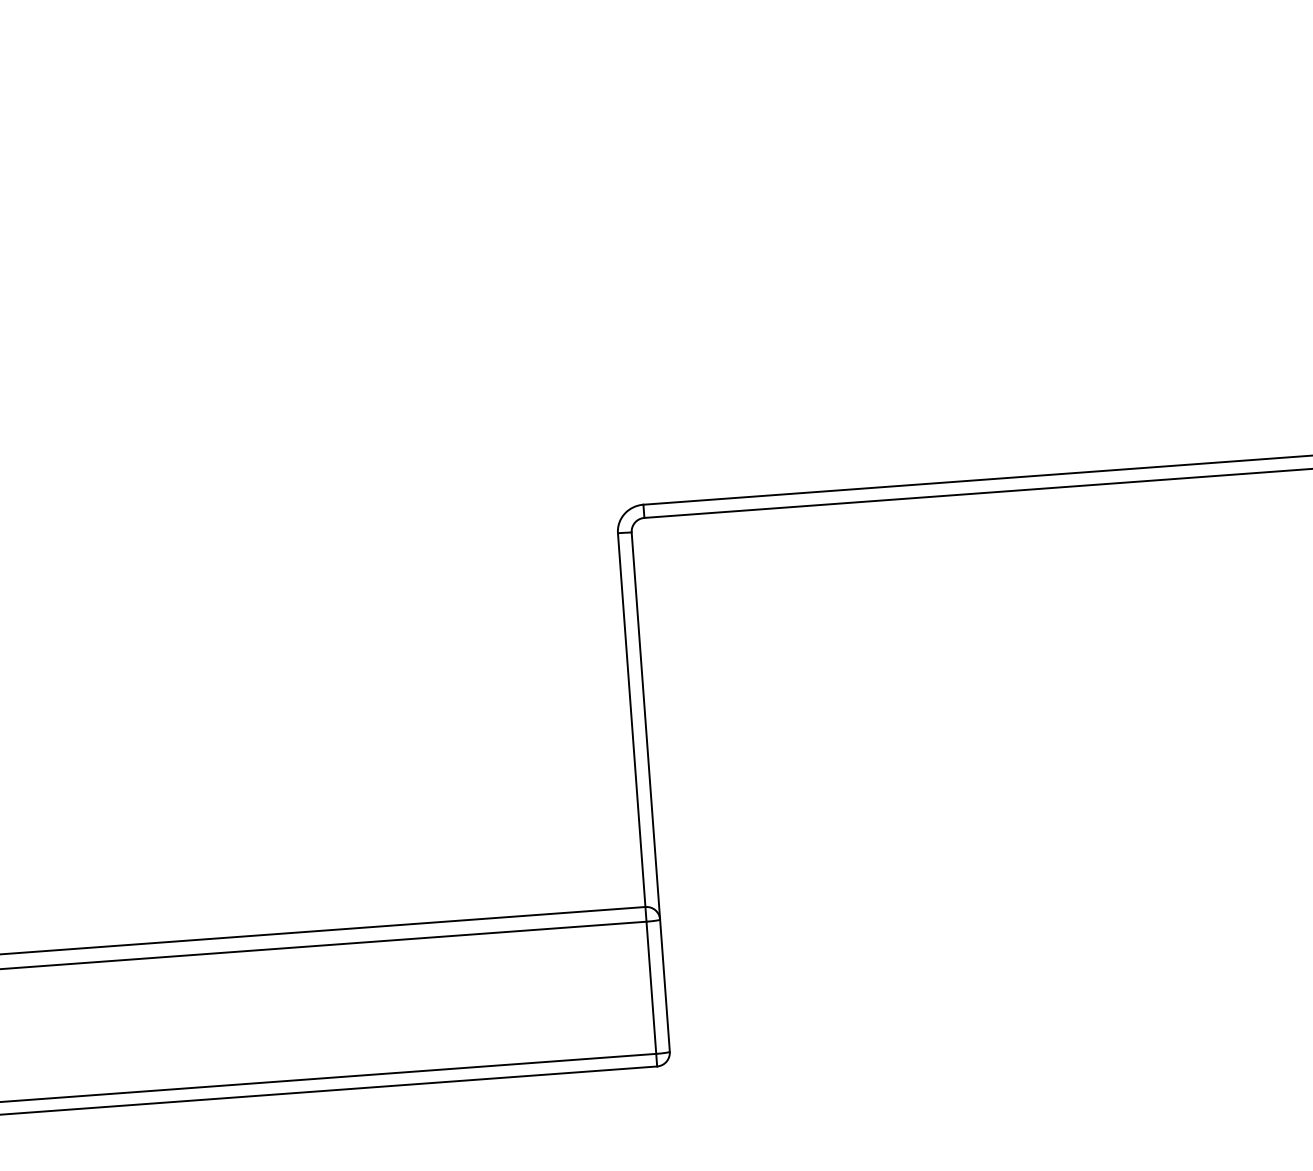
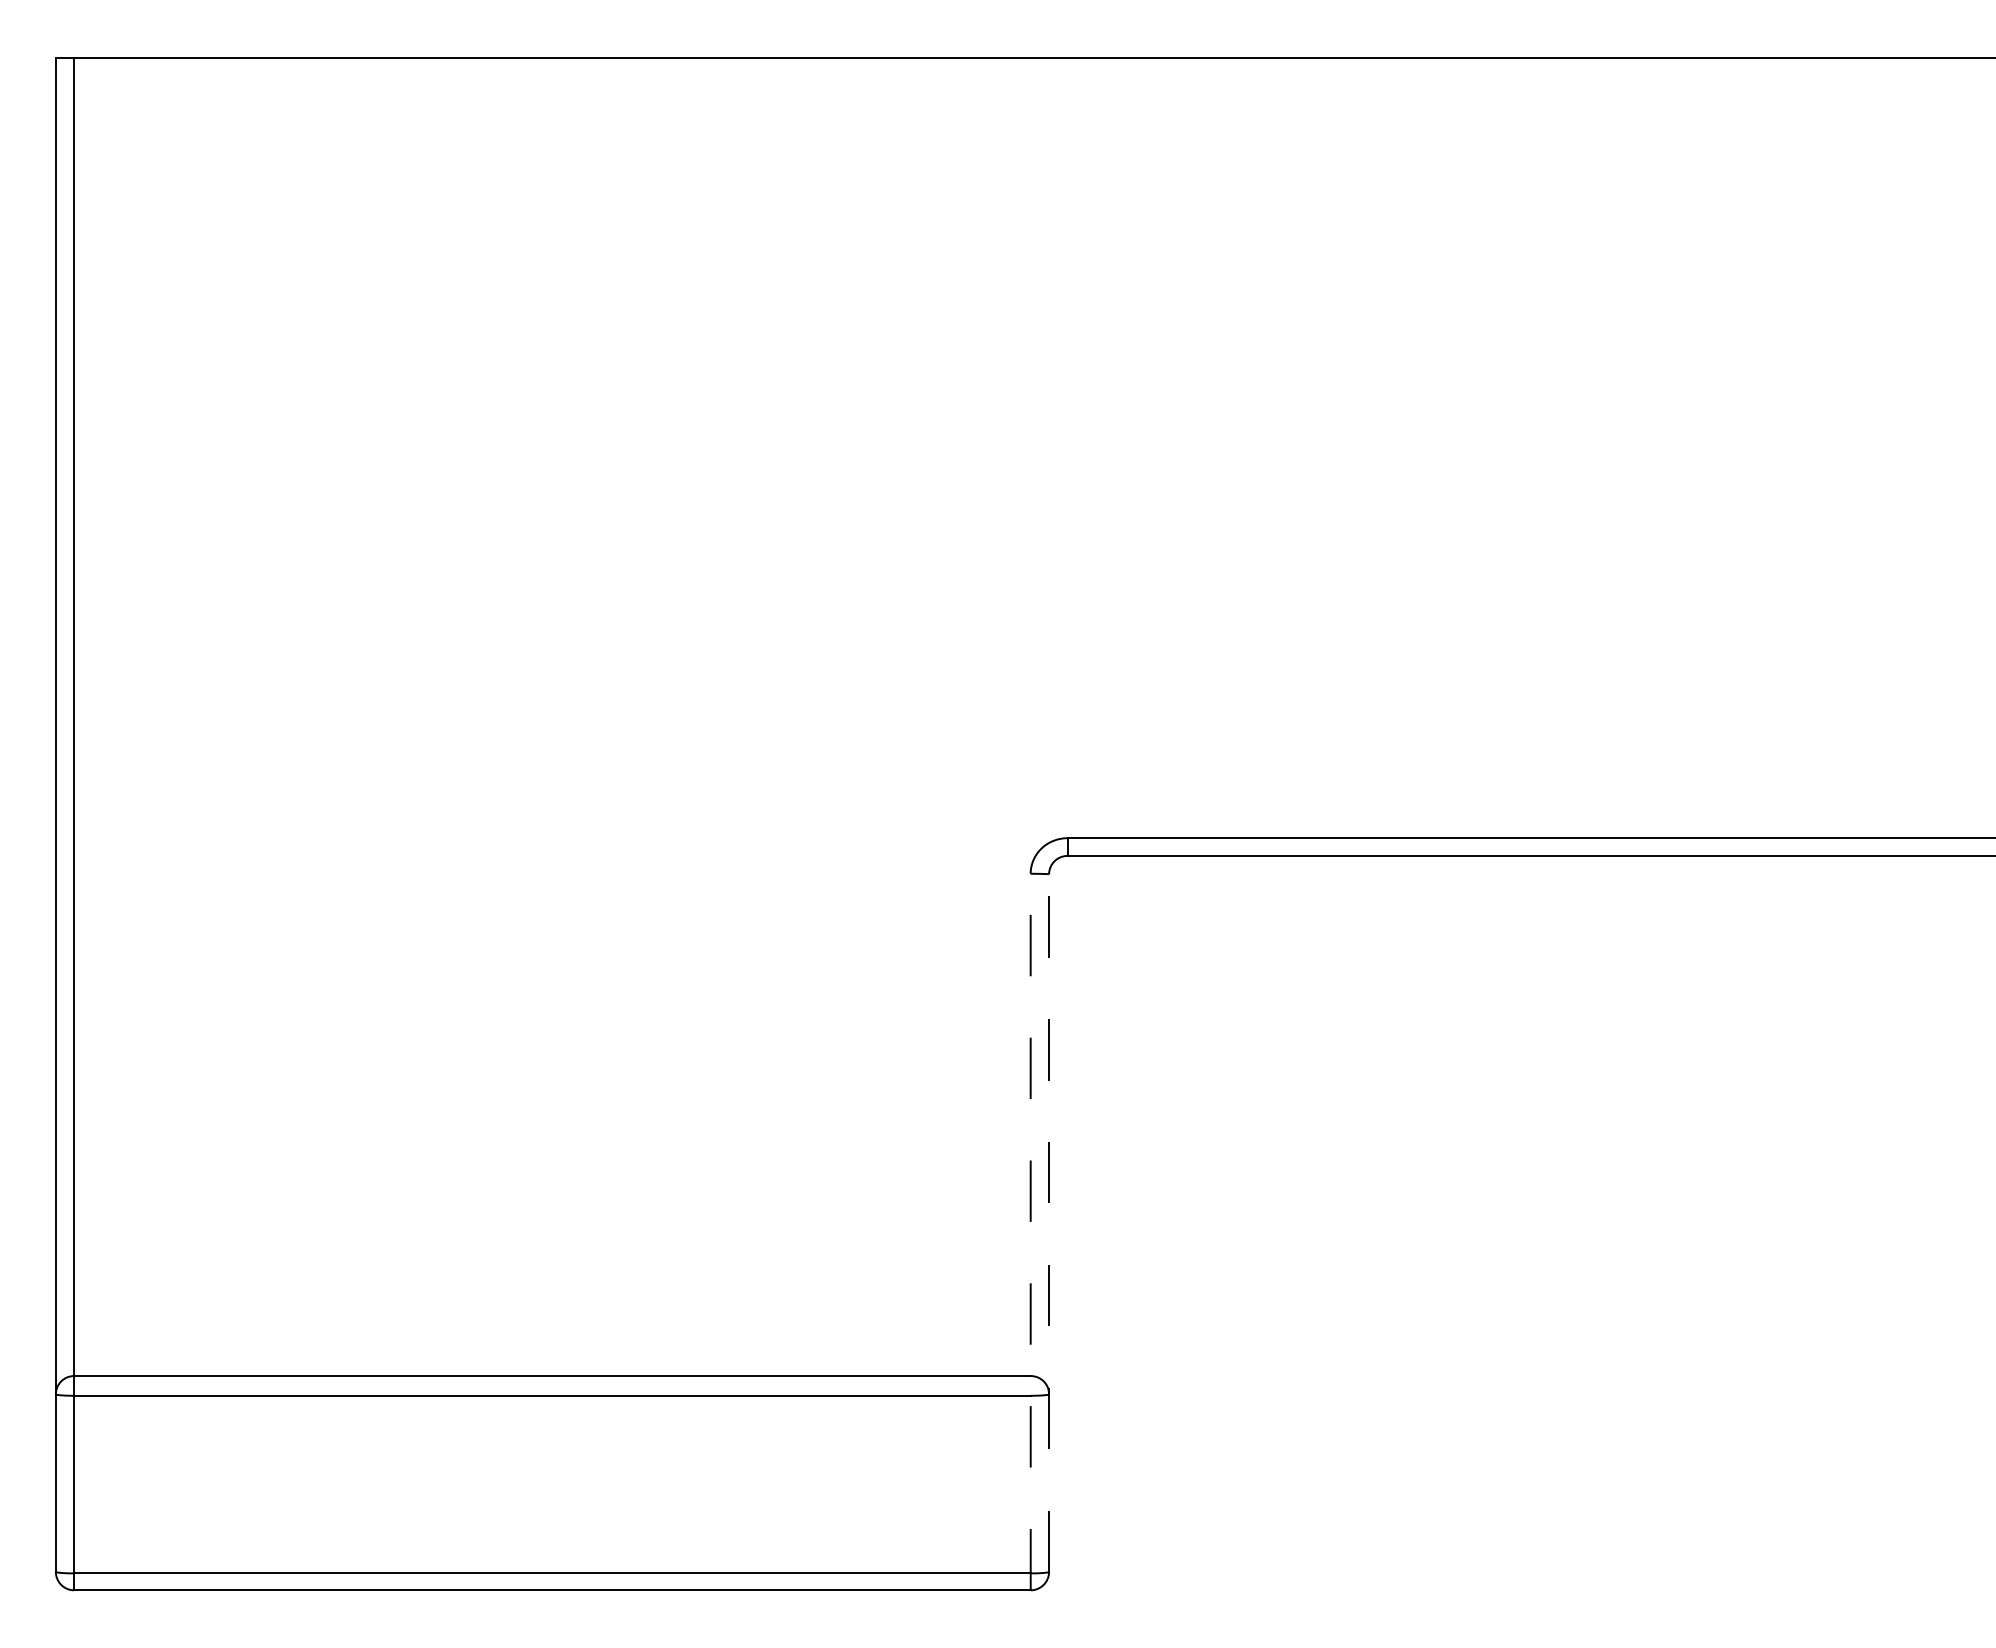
line: (651, 792) -> (1049, 1223), solid -> dashed
line: (637, 799) -> (1030, 1231), solid -> dashed

